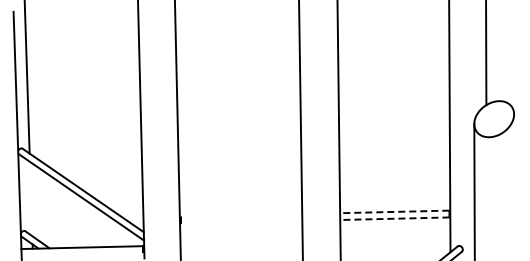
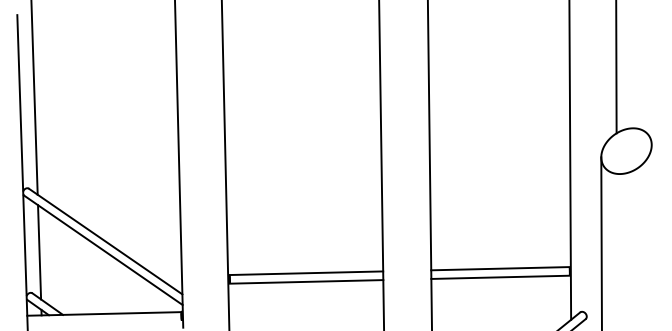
line: (30, 198) -> (38, 251), added
line: (394, 211) -> (500, 268), dashed -> solid
line: (241, 215) -> (306, 273), added
line: (394, 218) -> (500, 277), dashed -> solid
line: (241, 221) -> (306, 280), added

